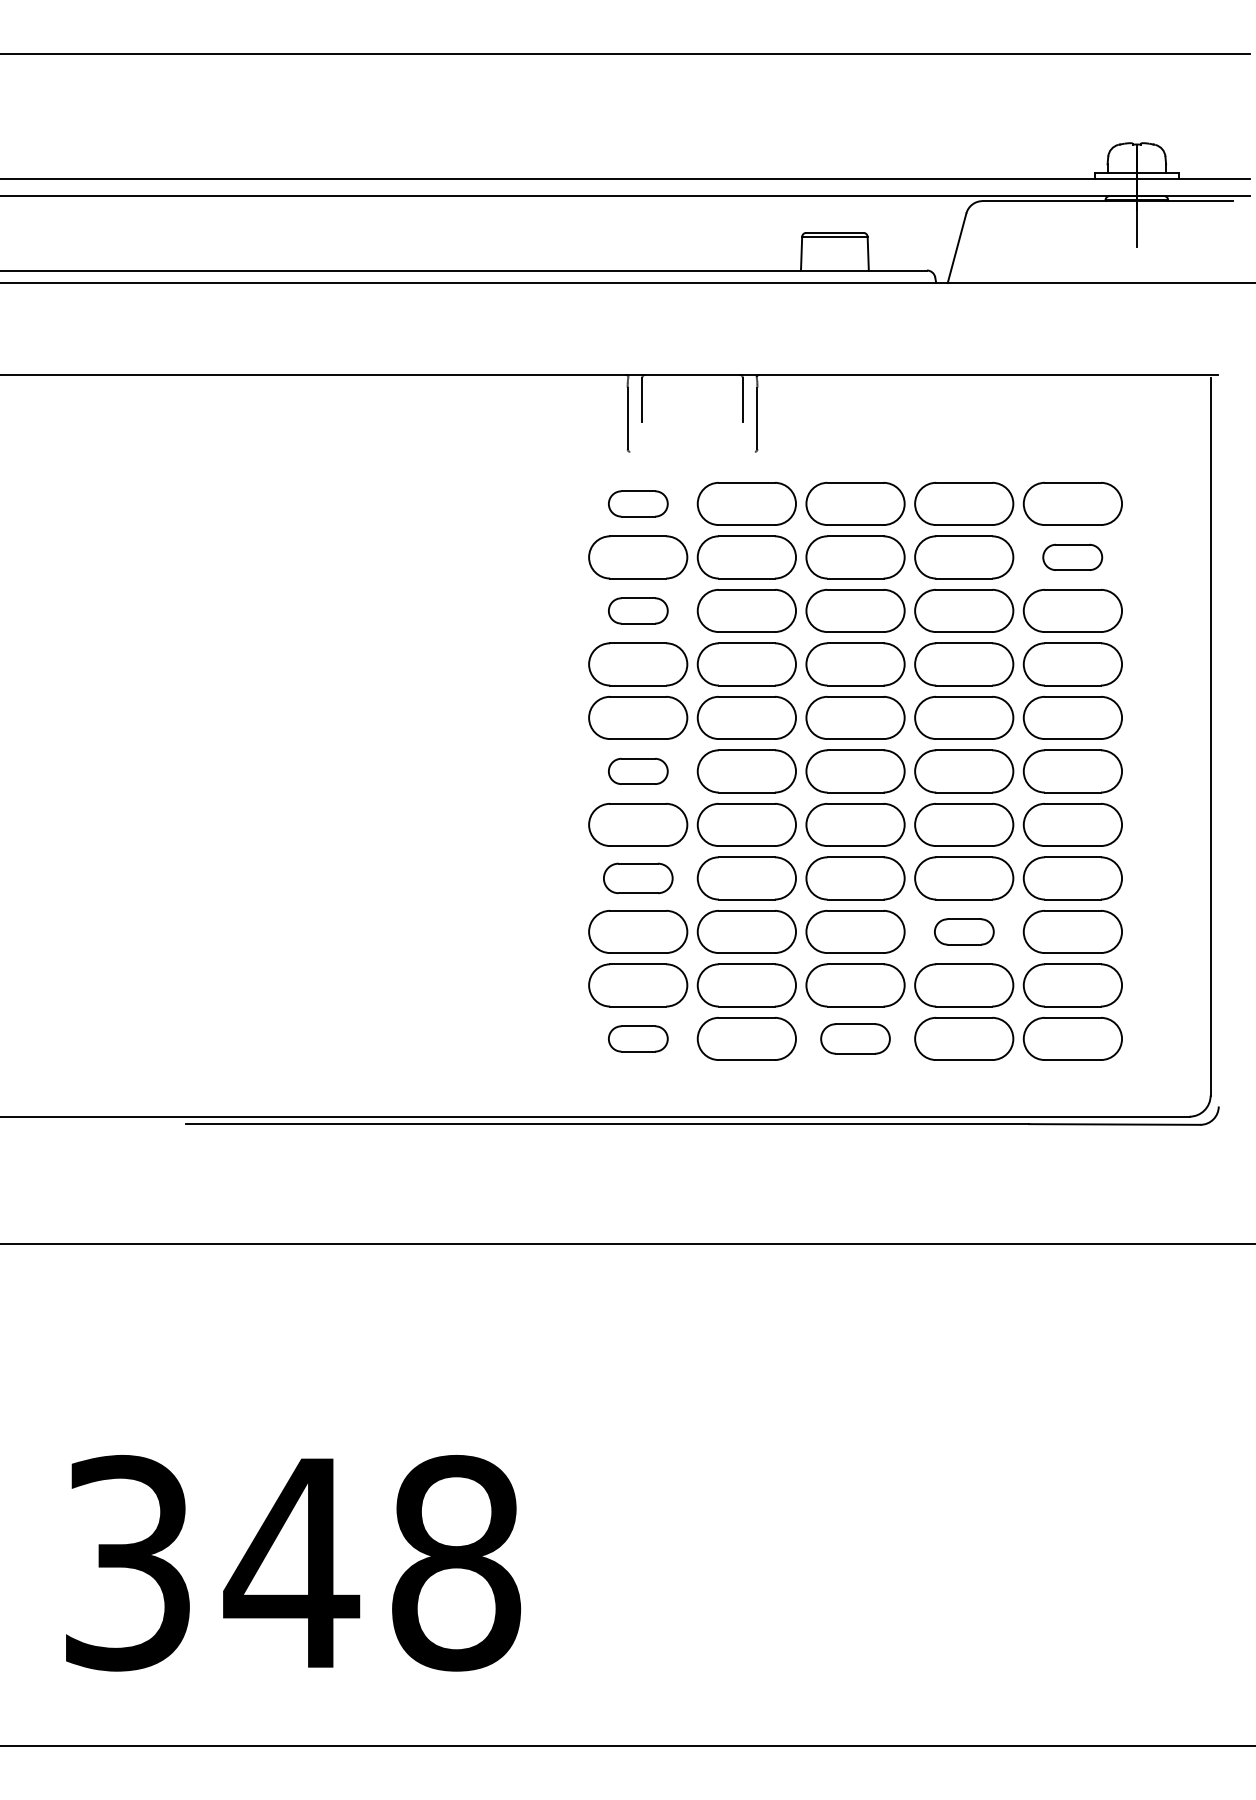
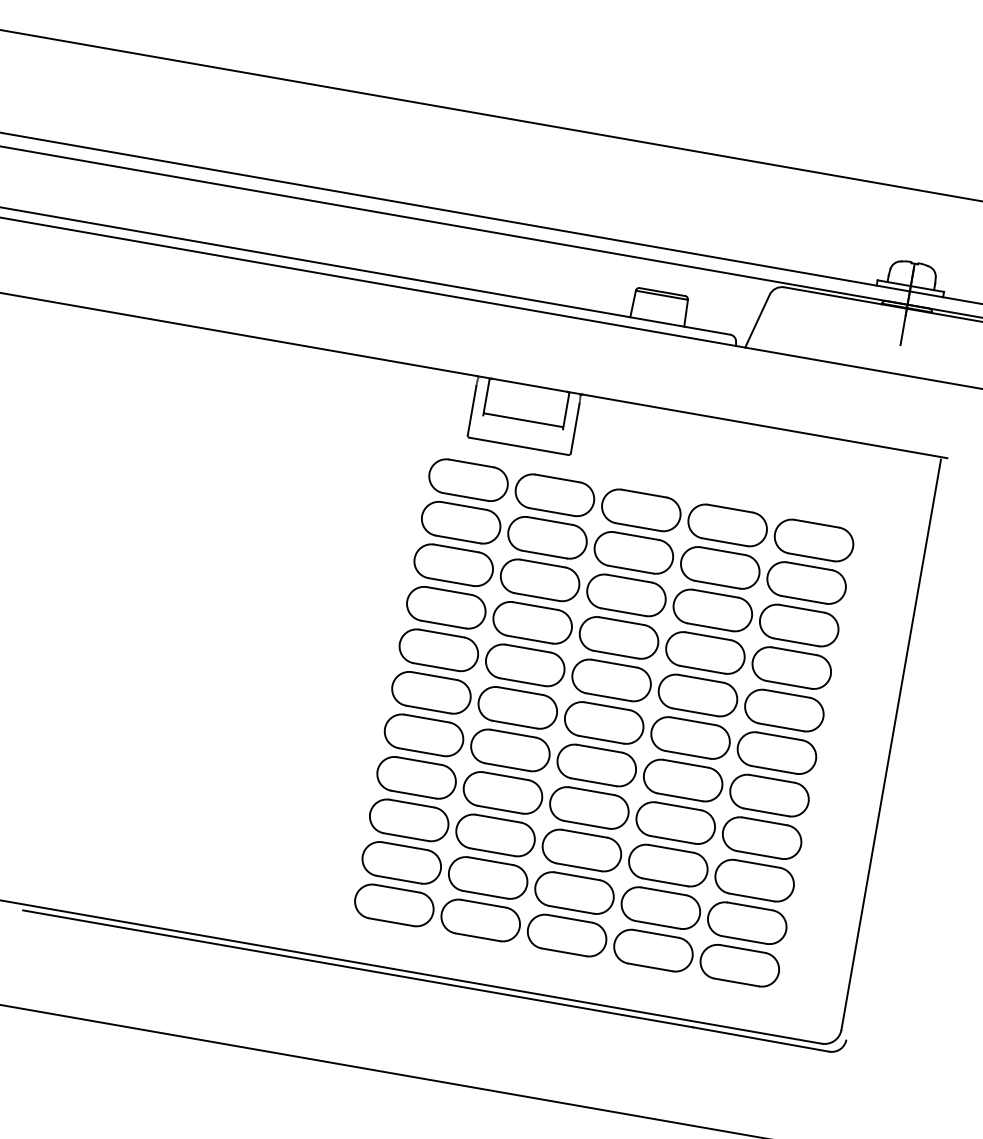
line: (692, 418) -> (523, 419), added
line: (692, 451) -> (518, 446), added
part: (638, 503) -> (468, 479), size x1.67
part: (1072, 557) -> (806, 583), size x1.67
part: (638, 610) -> (454, 564), size x1.67
part: (638, 771) -> (431, 692), size x1.67
part: (638, 878) -> (416, 777), size x1.43
part: (964, 931) -> (668, 865), size x1.67
part: (638, 1038) -> (394, 905), size x1.67
part: (855, 1038) -> (567, 935), size x1.43

